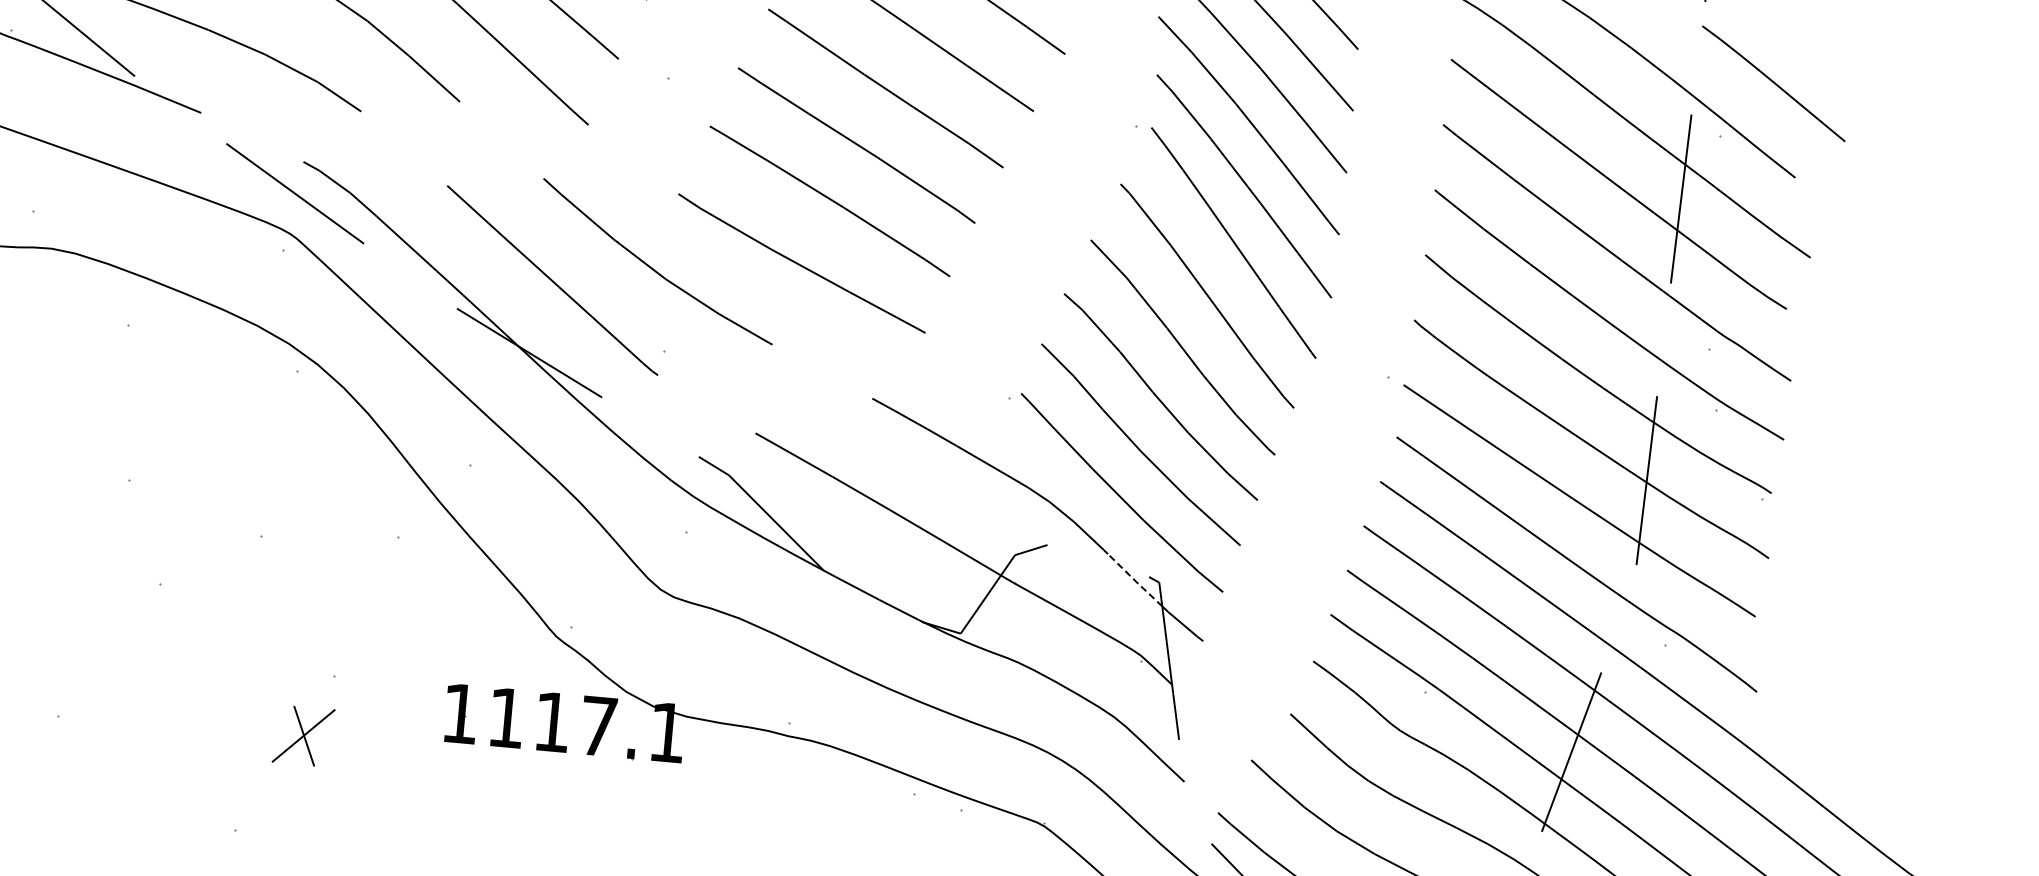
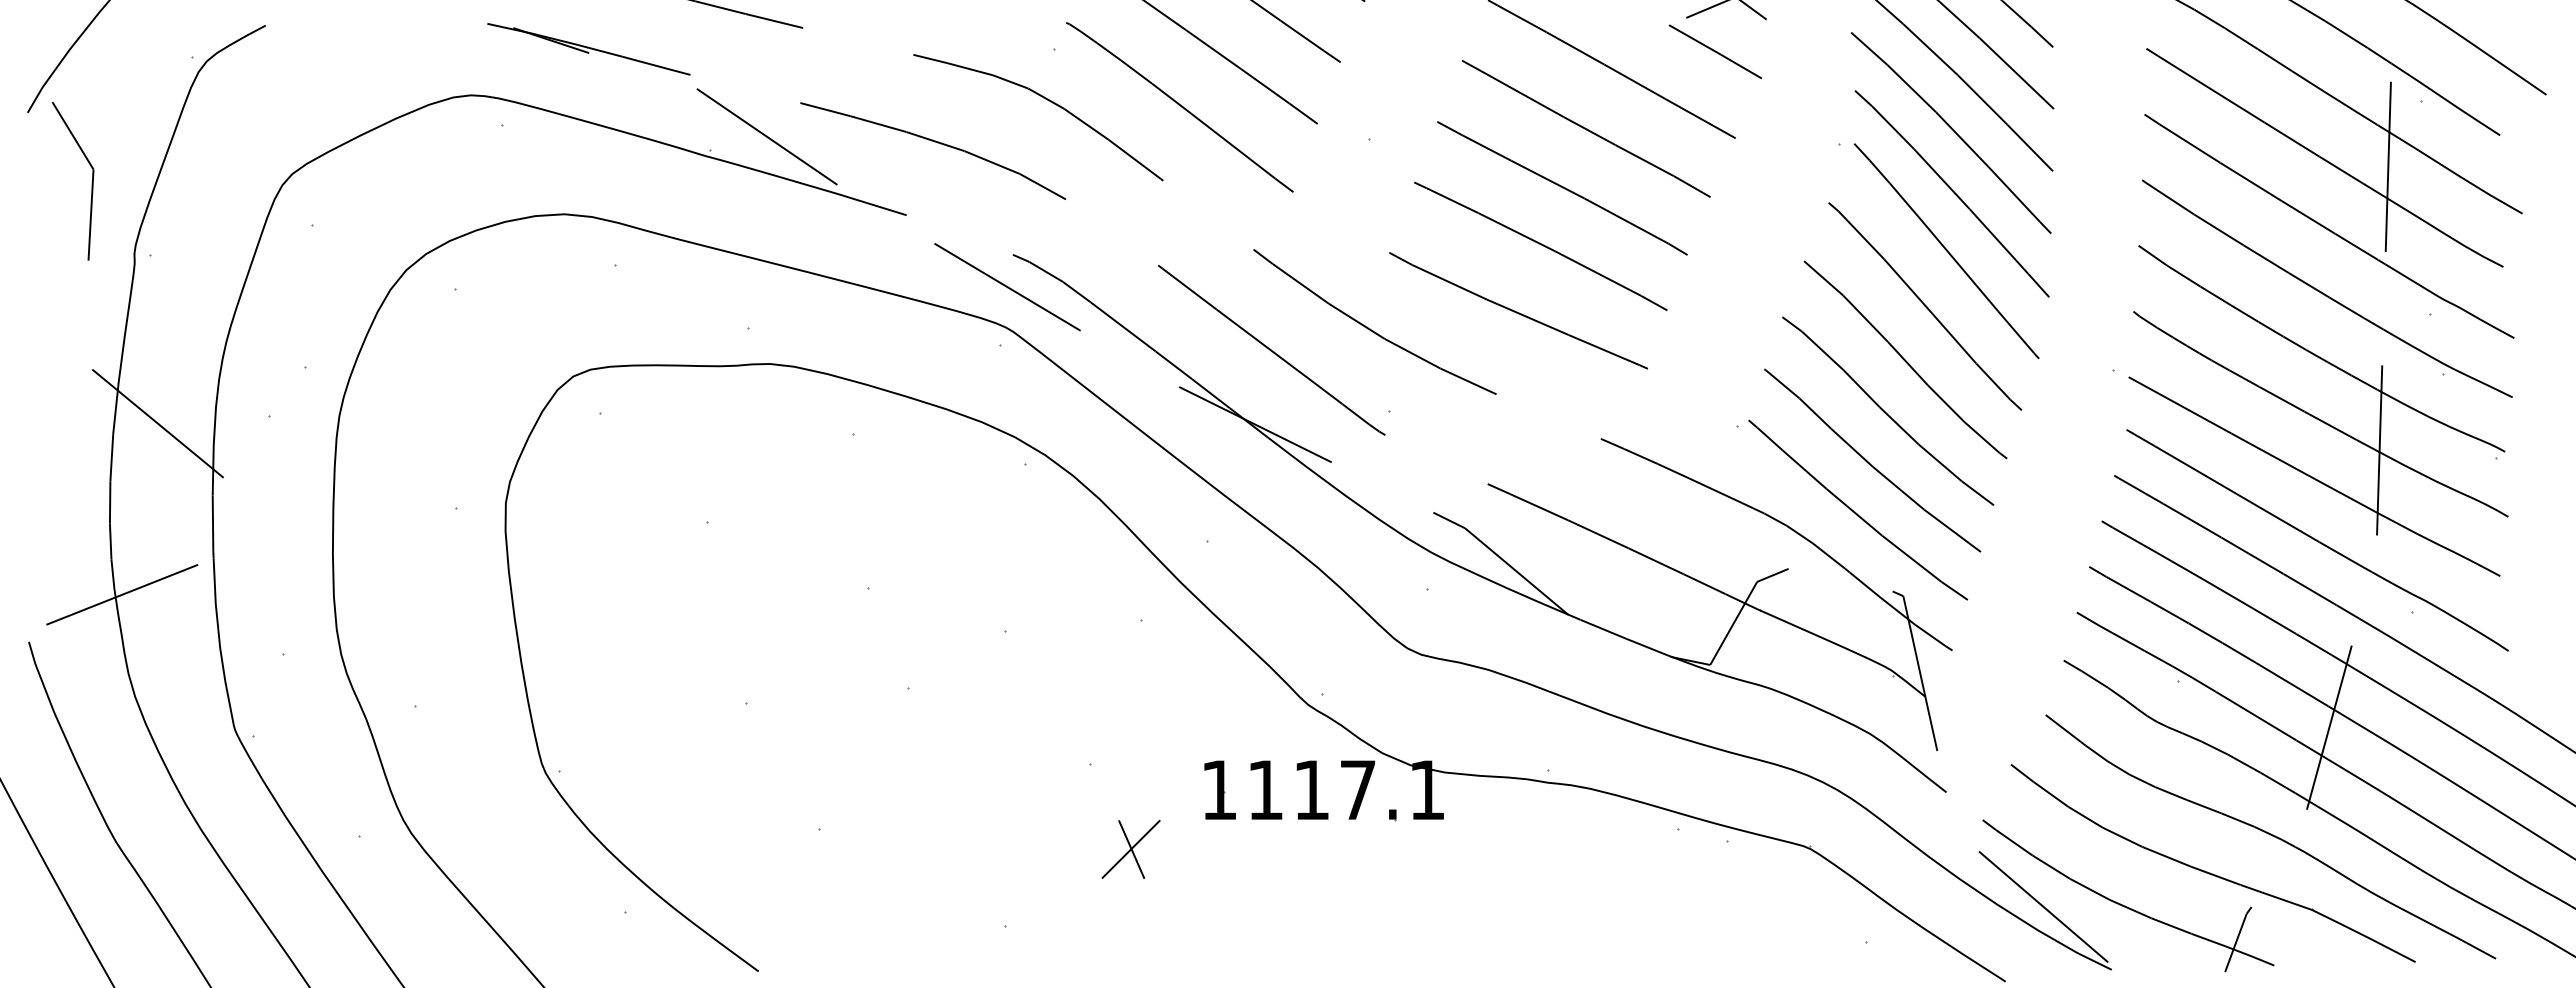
line: (1134, 580) -> (1878, 596), dashed -> solid
part: (303, 734) -> (1130, 848), moved

